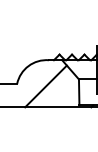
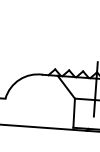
line: (45, 86) -> (36, 103), removed

